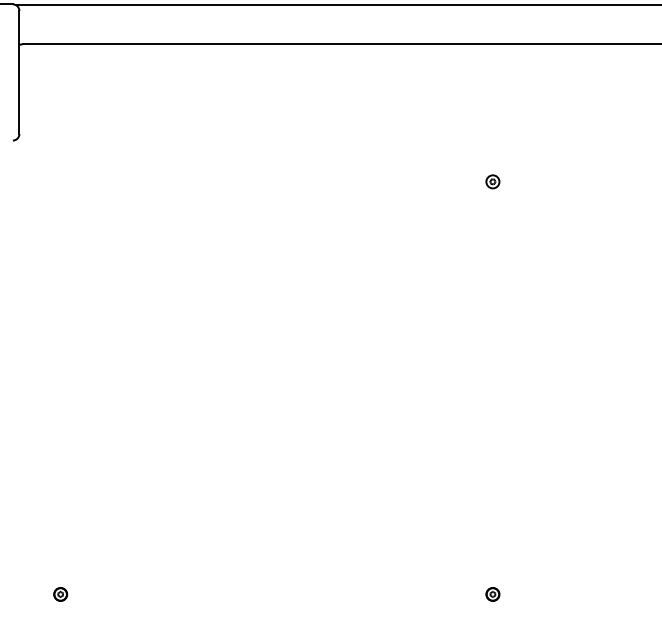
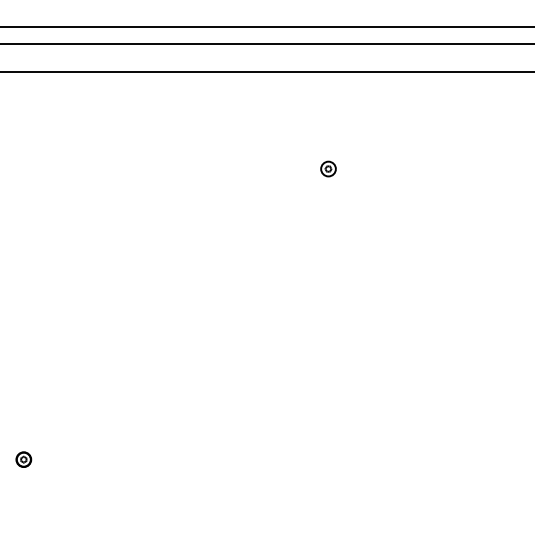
part: (492, 181) -> (328, 168), size x1.6
part: (60, 594) -> (23, 459), size x1.6
part: (492, 594) -> (328, 459), removed

